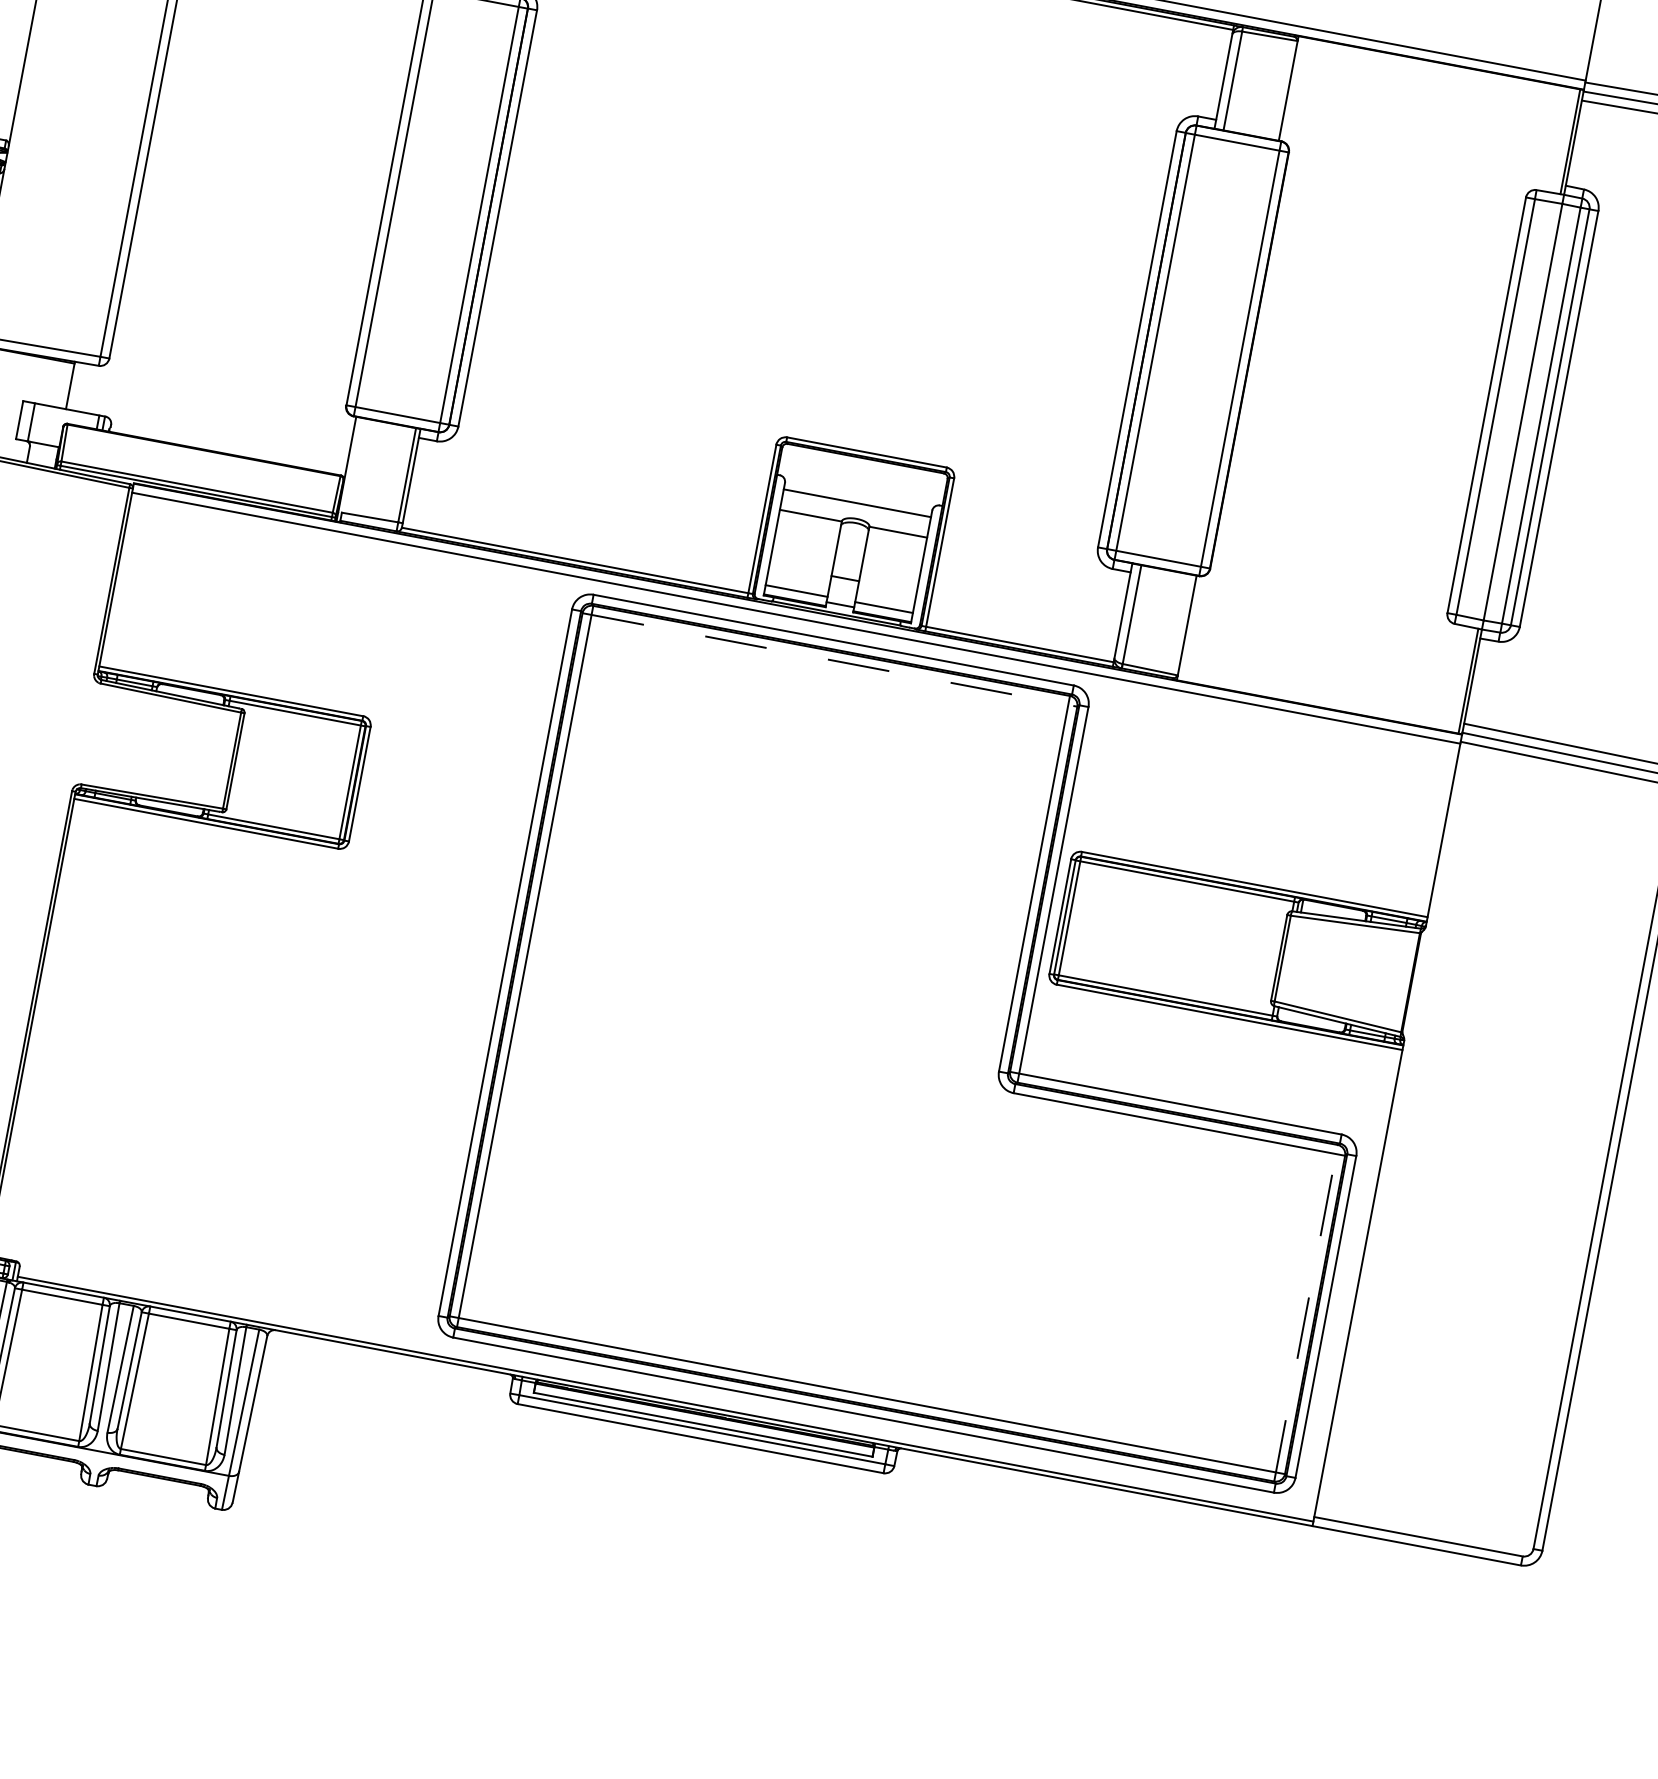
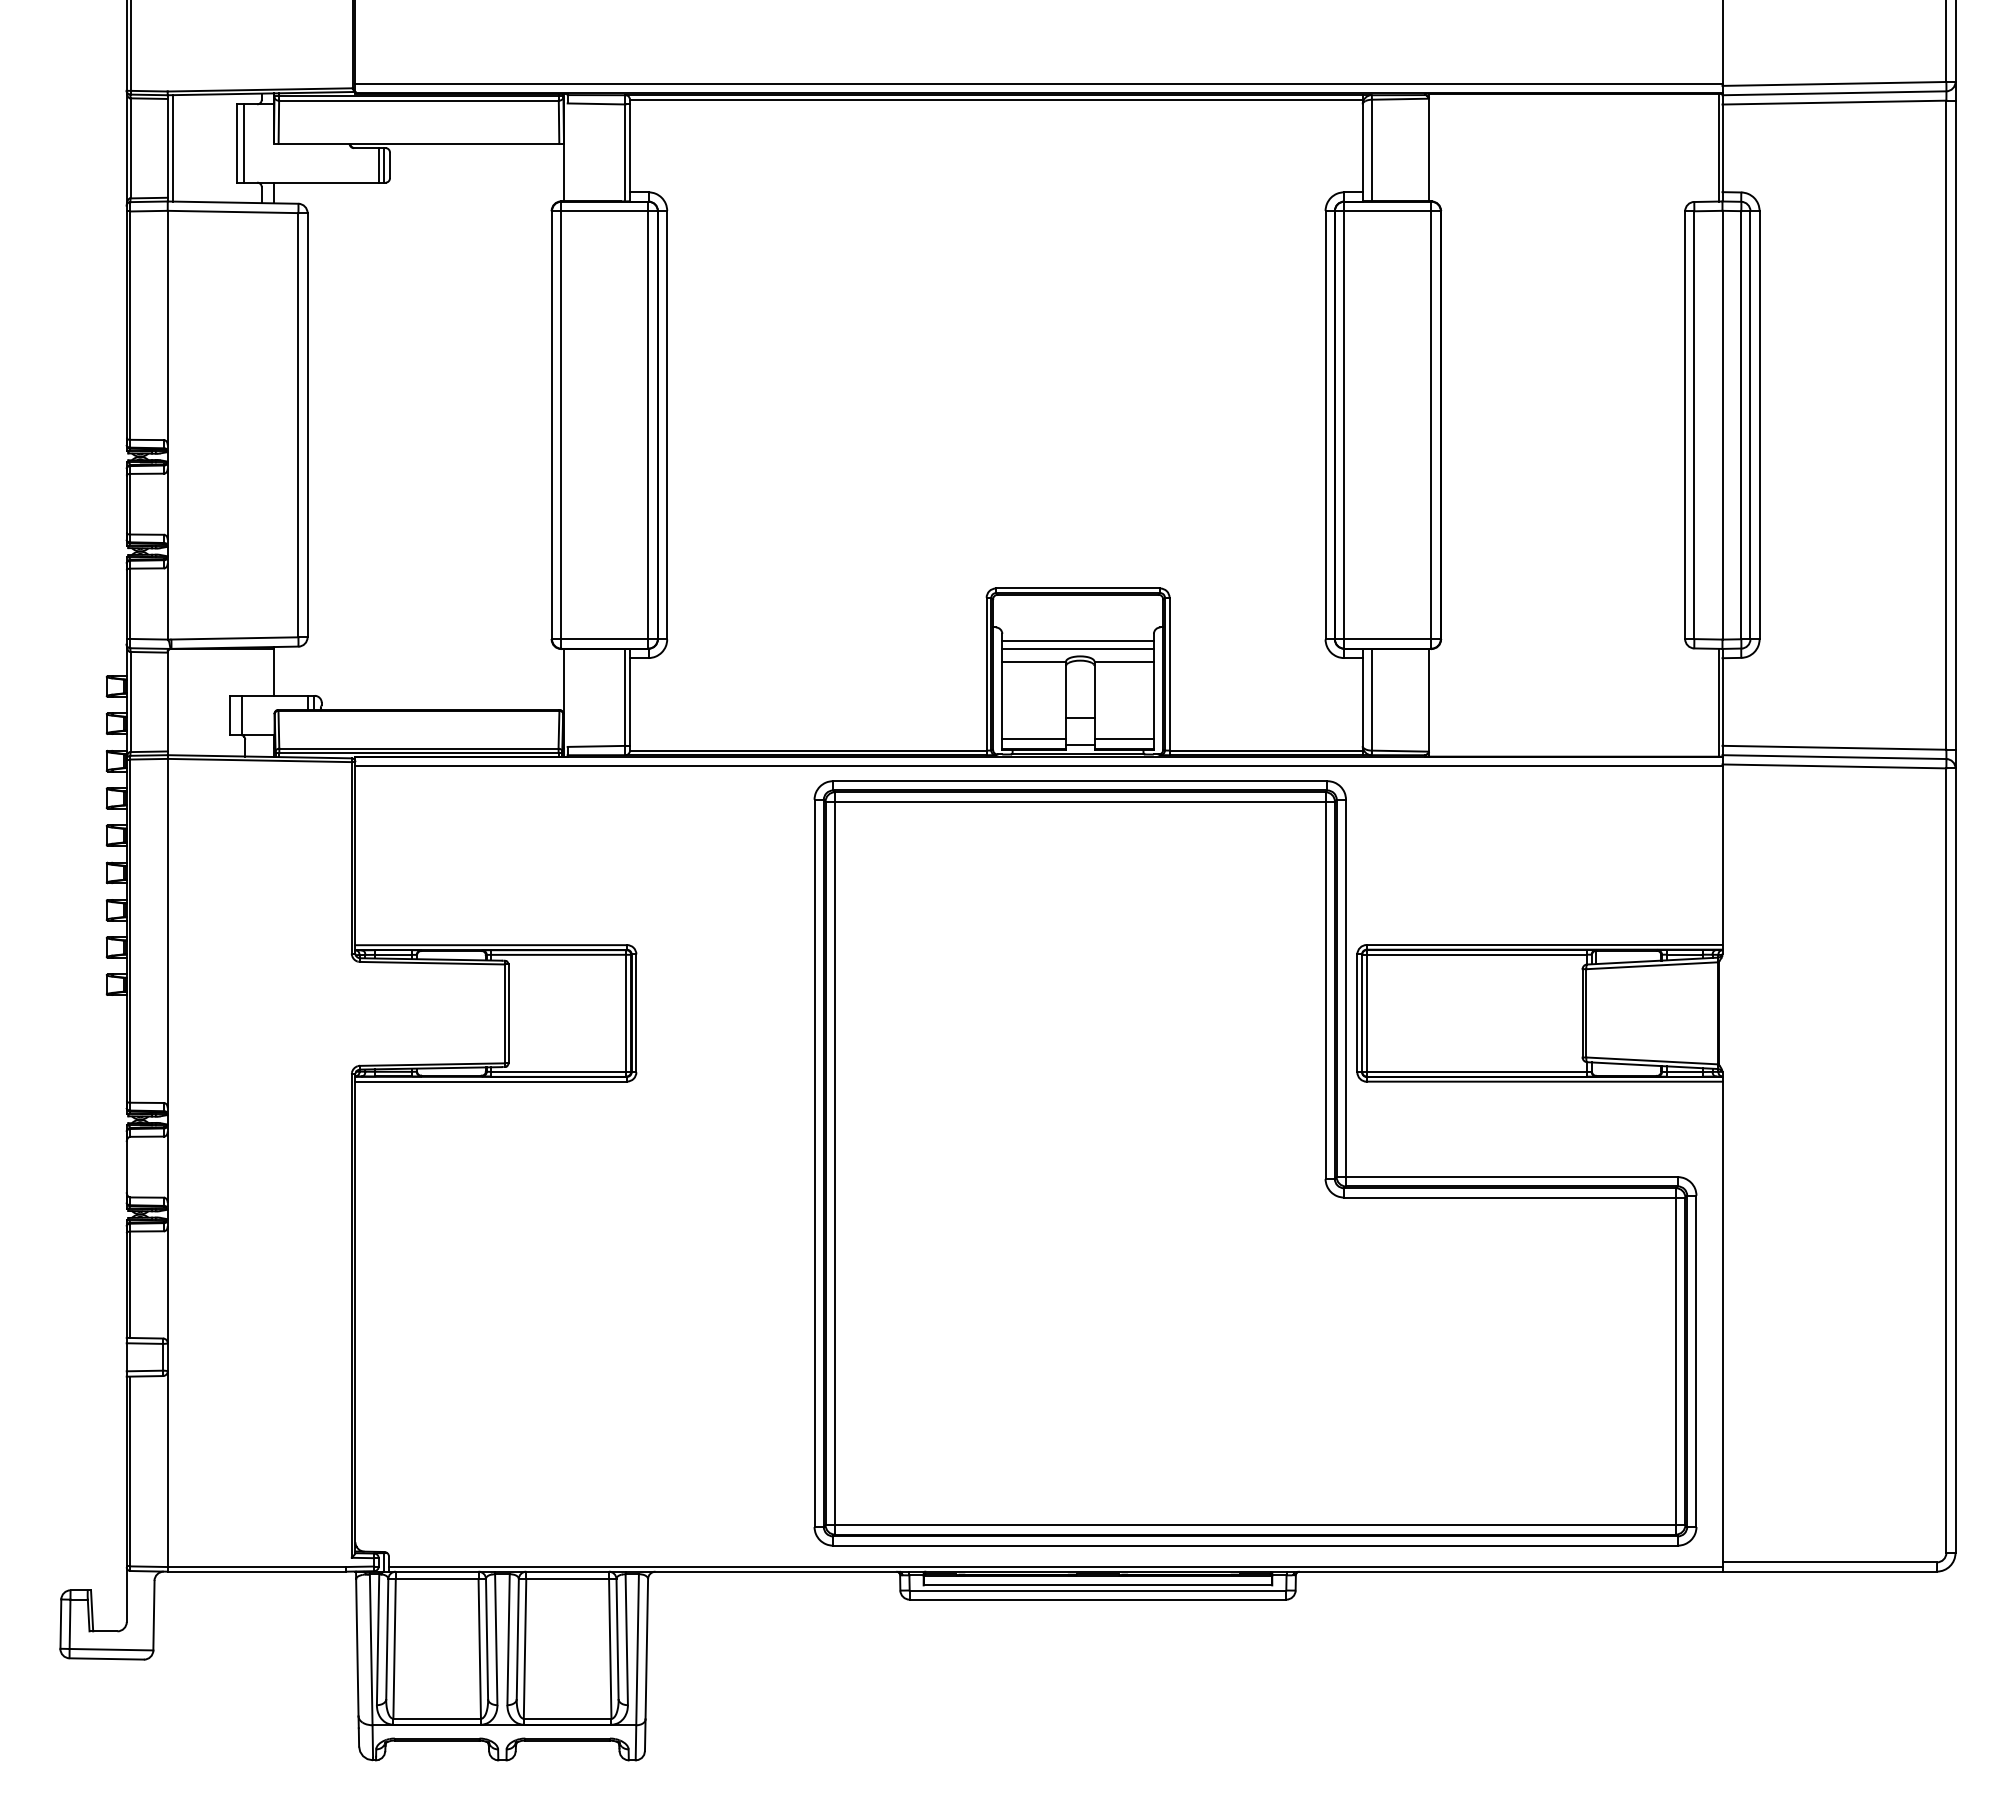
line: (855, 511) -> (1077, 649), added
line: (830, 659) -> (1080, 801), dashed -> solid
line: (1306, 1312) -> (1676, 1360), dashed -> solid

